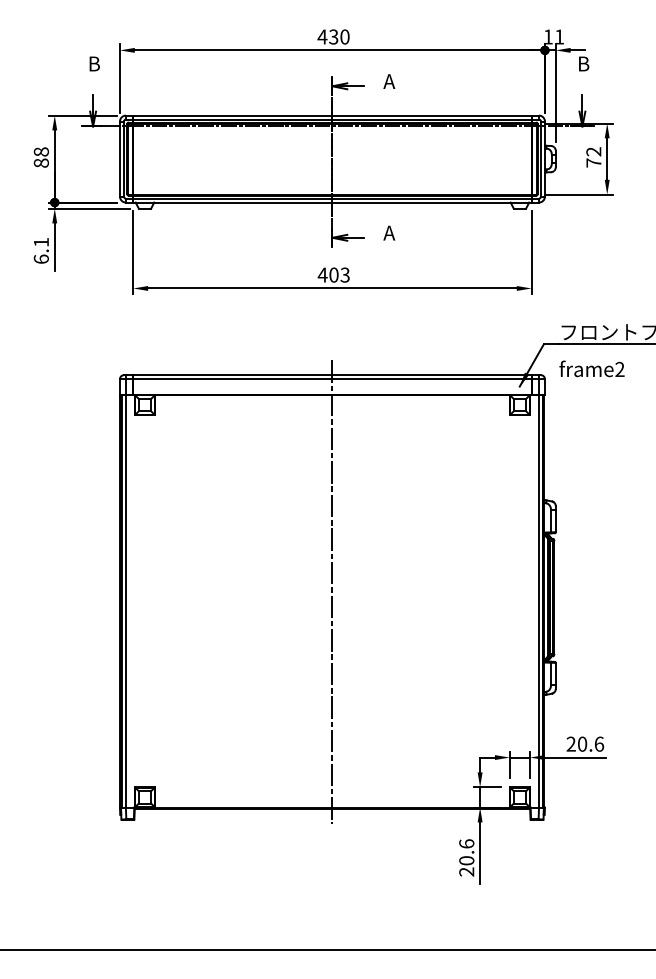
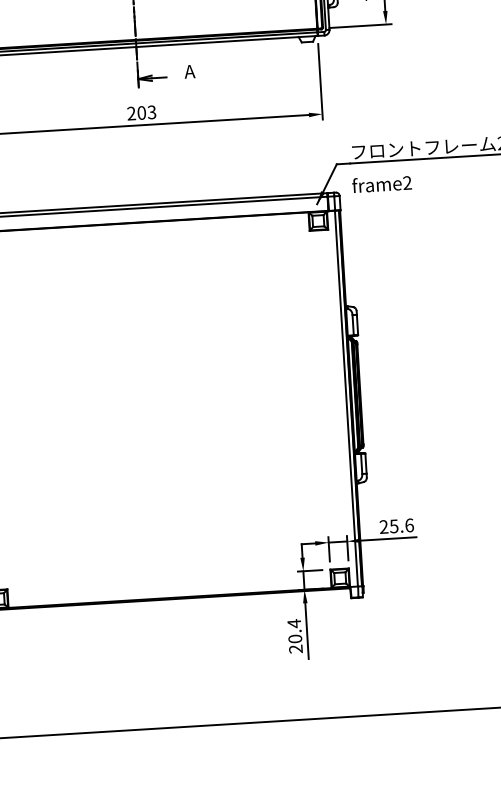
text: (322, 274) -> (131, 113), 403 -> 203
line: (332, 591) -> (158, 401), removed
text: (582, 743) -> (394, 525), 20.6 -> 25.6
text: (466, 844) -> (294, 624), 20.6 -> 20.4

